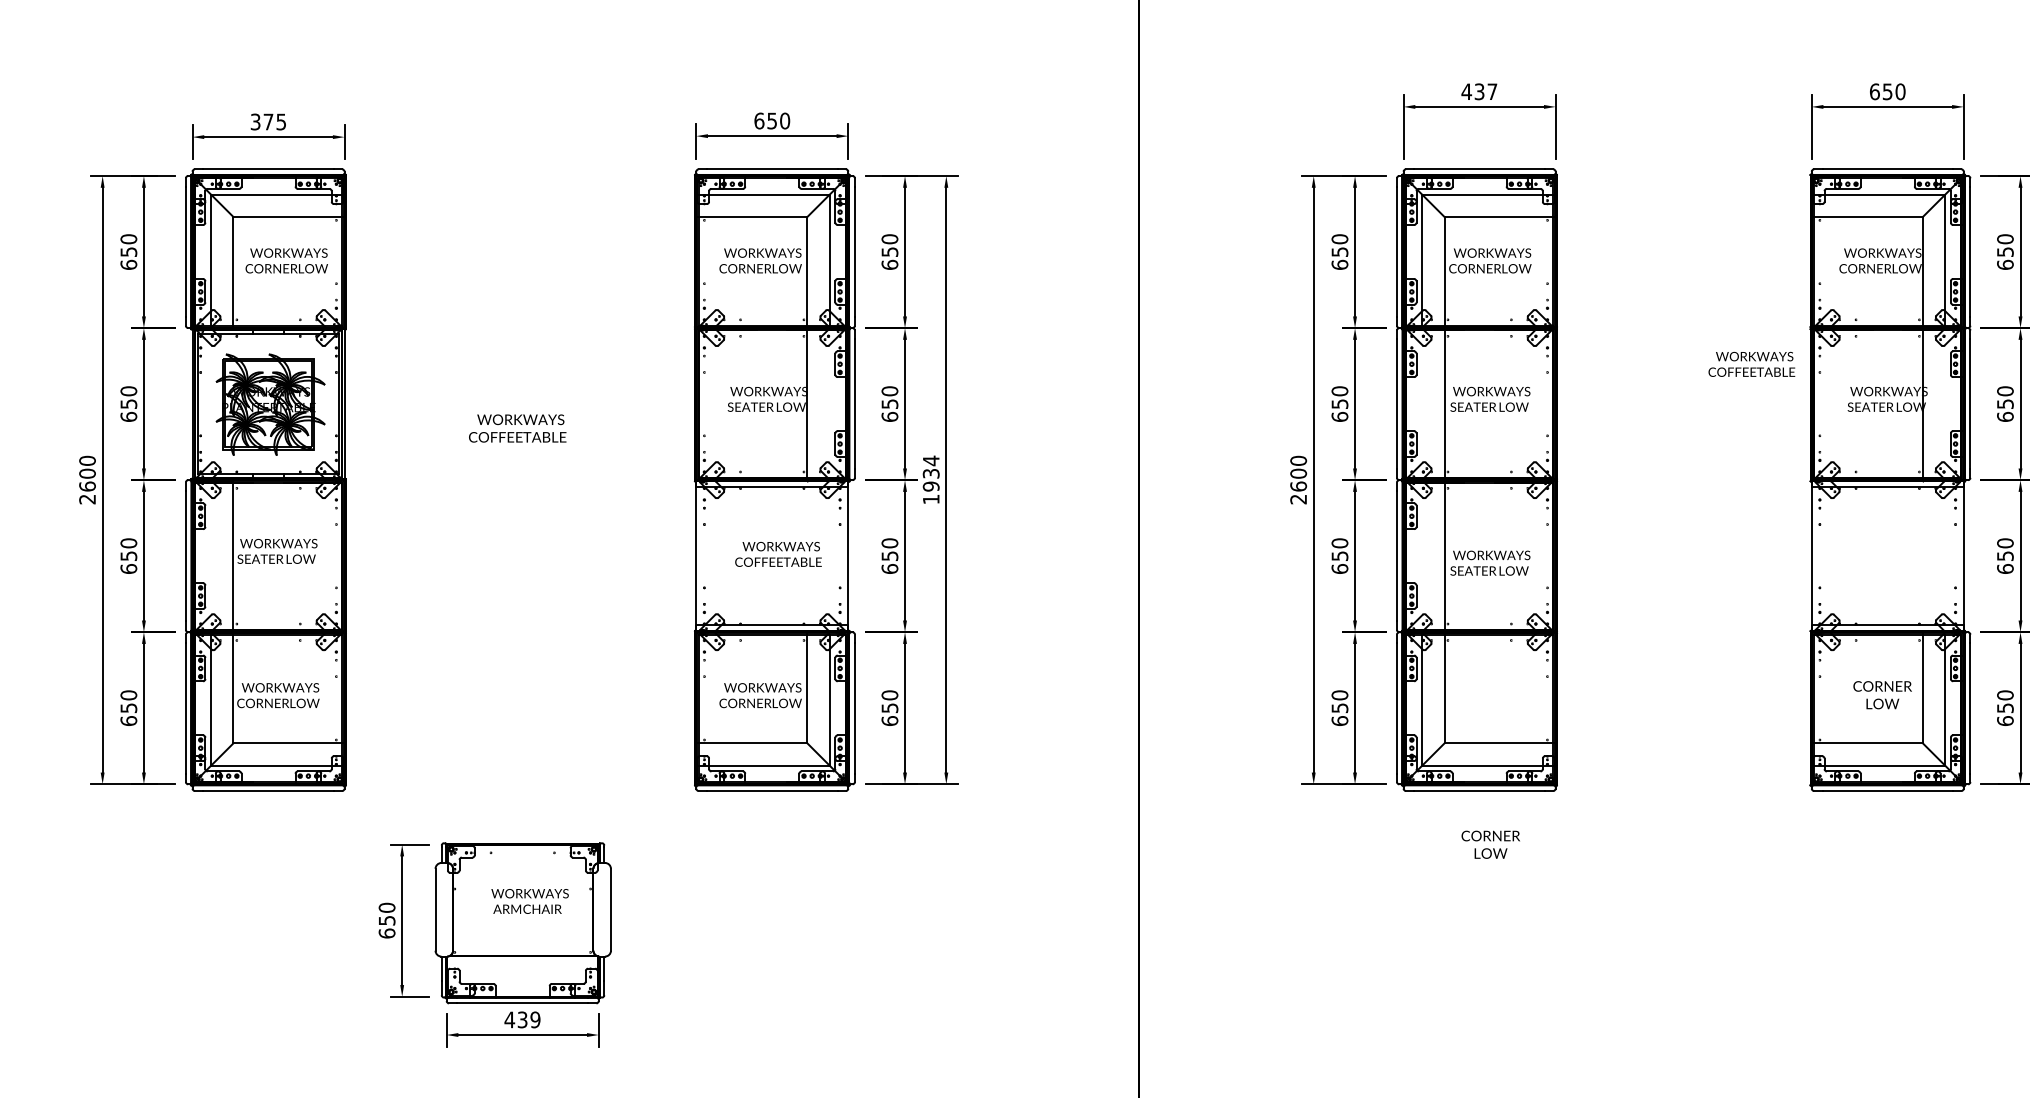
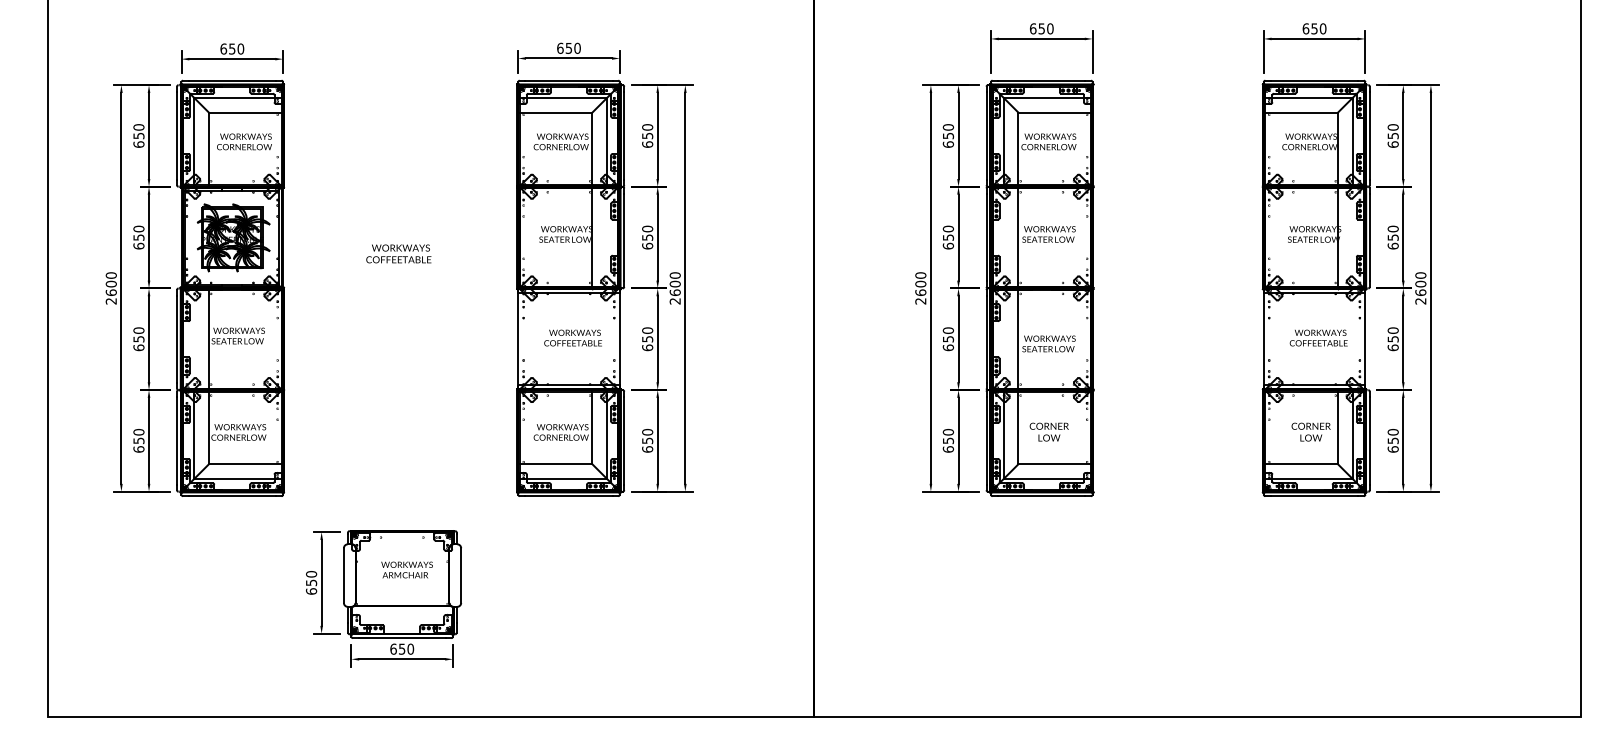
text: (1479, 91) -> (1041, 28), 437 -> 650
text: (268, 121) -> (232, 48), 375 -> 650
text: (1751, 363) -> (1318, 337), moved
text: (930, 480) -> (674, 288), 1934 -> 2600
text: (1489, 843) -> (1048, 431), moved
text: (521, 1018) -> (401, 648), 439 -> 650

